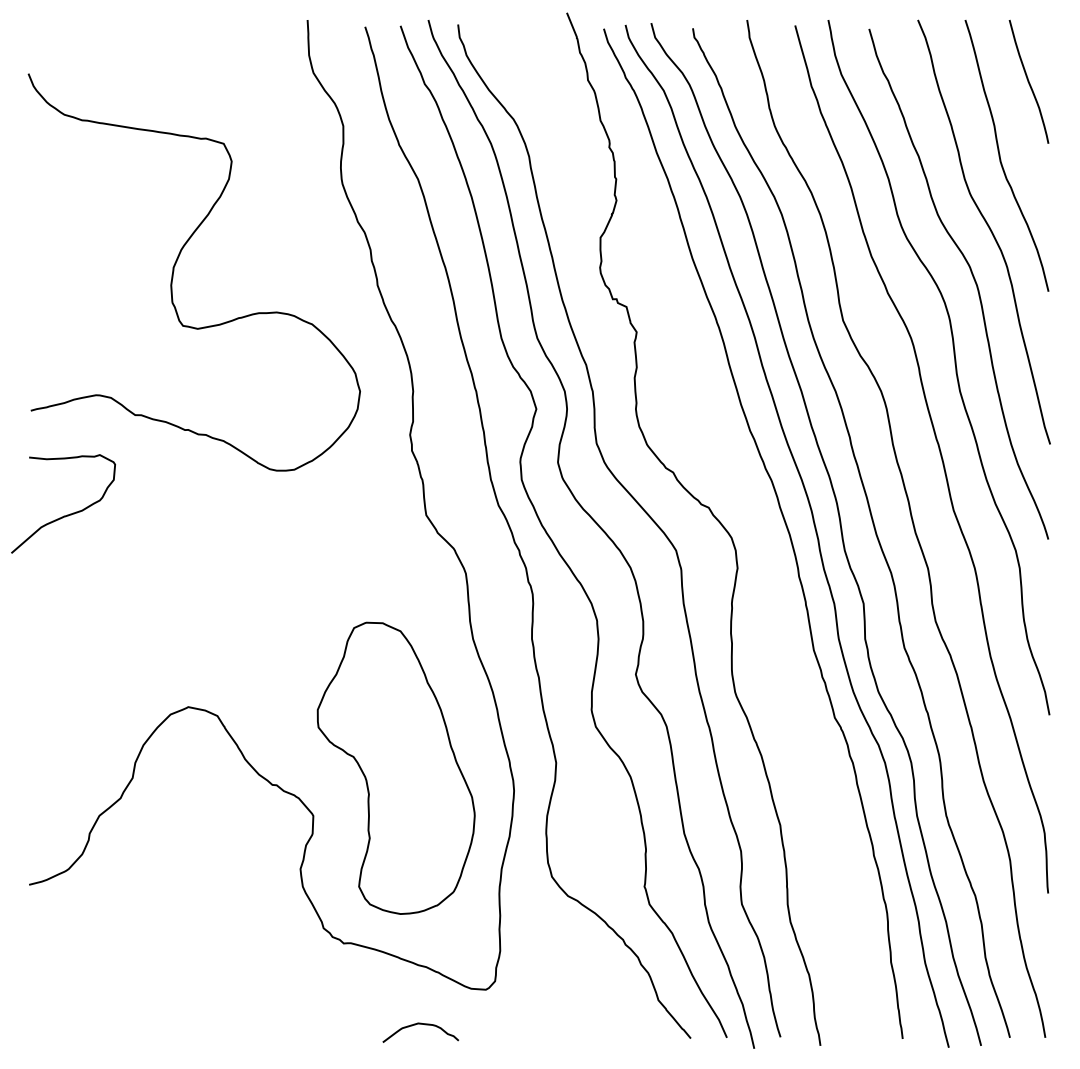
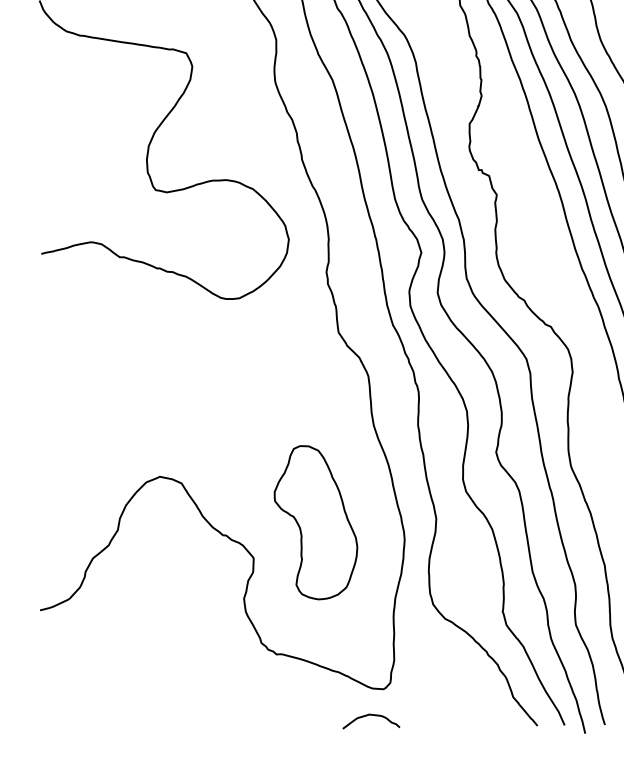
curve: (67, 514) -> (68, 331), removed
part: (395, 767) -> (315, 522), size x0.7
curve: (420, 1024) -> (371, 715), moved

